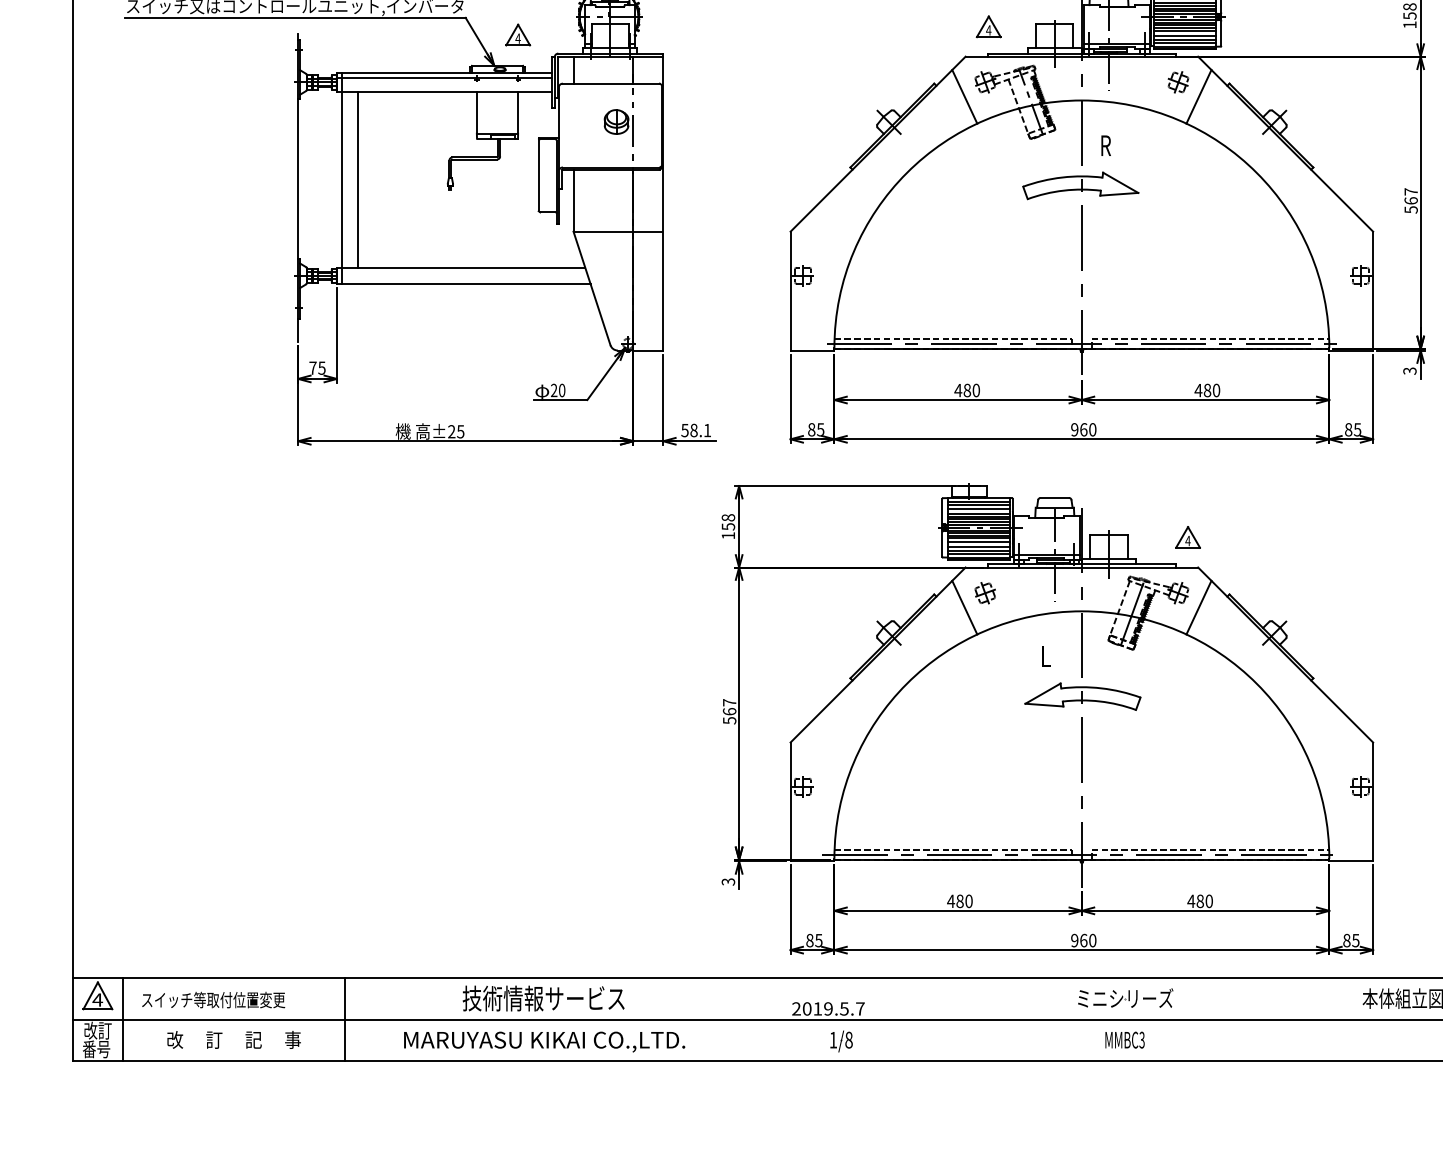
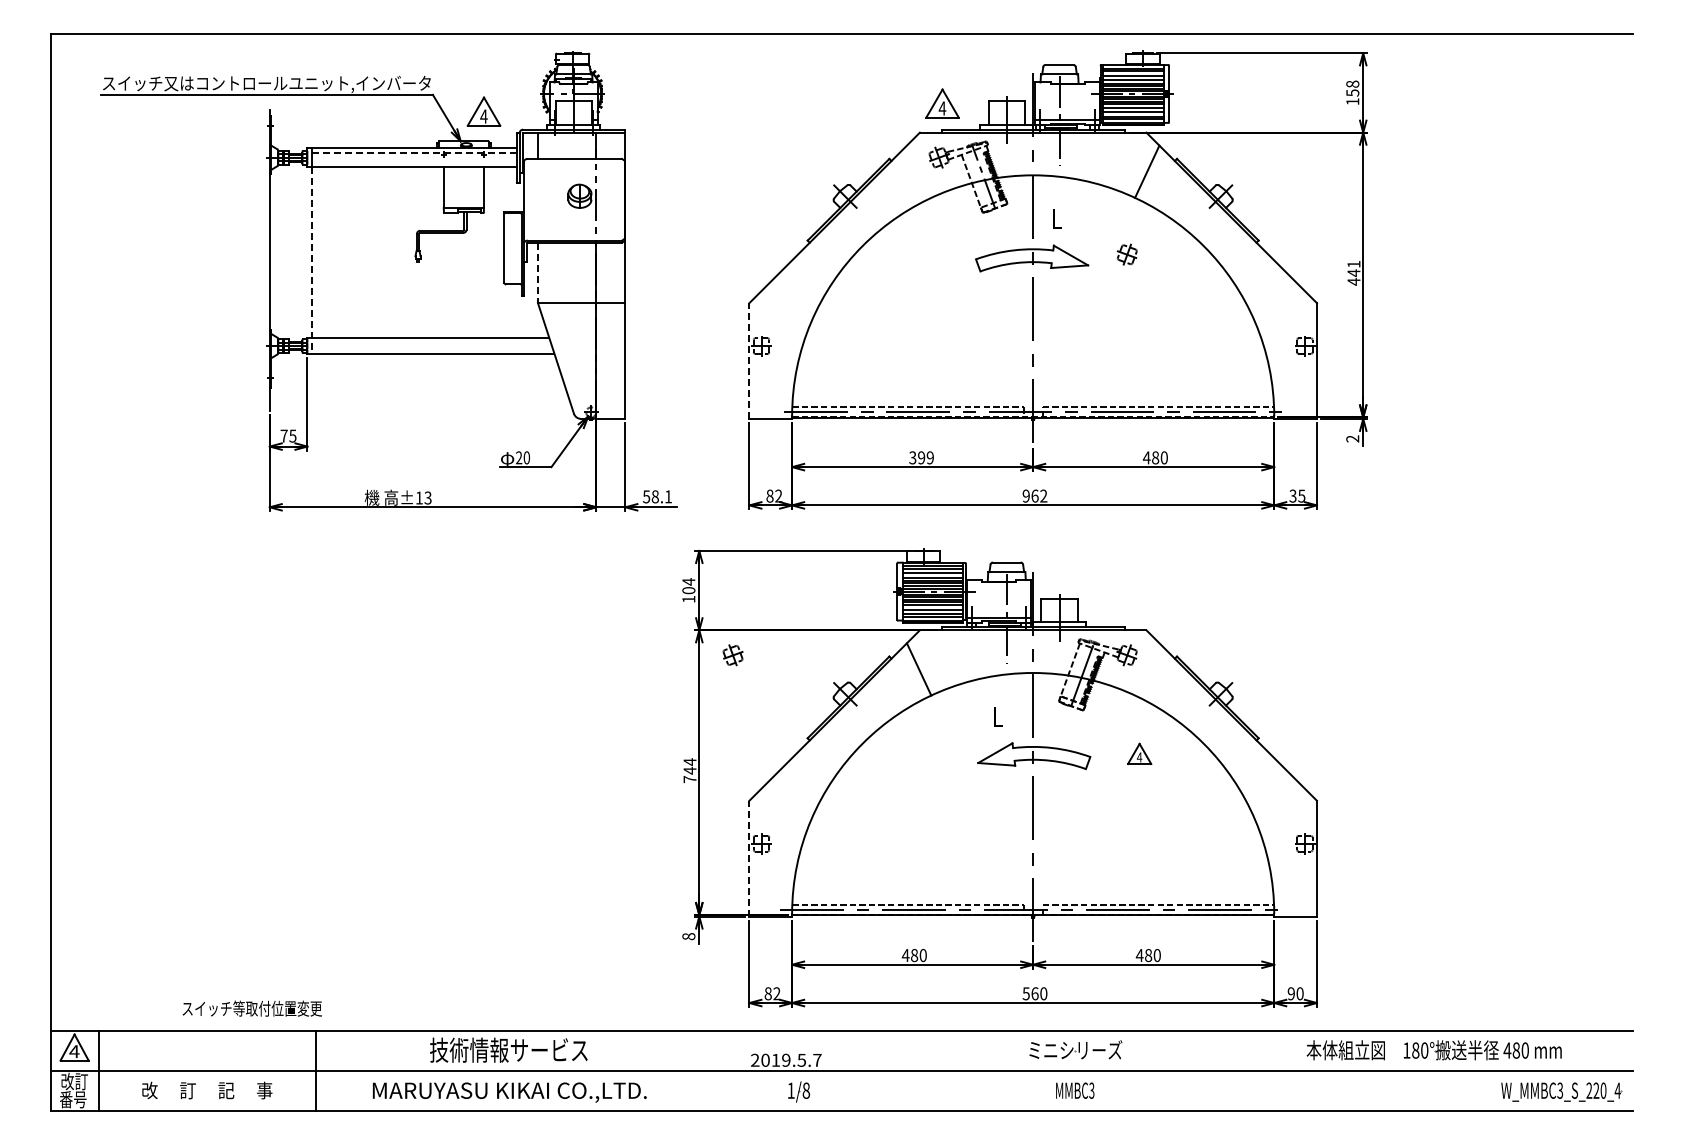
part: (988, 26) -> (942, 103), size x1.4
part: (517, 34) -> (483, 111), size x1.4
line: (444, 78) -> (412, 153), solid -> dashed
part: (1177, 82) -> (1126, 254), moved
line: (964, 96) -> (918, 171), removed
text: (1105, 145) -> (1056, 219), R -> L
line: (357, 179) -> (327, 252), removed
line: (341, 188) -> (311, 261), solid -> dashed
text: (1410, 200) -> (1353, 272), 567 -> 441
line: (573, 201) -> (537, 273), solid -> dashed
line: (790, 291) -> (749, 361), solid -> dashed
text: (1409, 370) -> (1352, 438), 3 -> 2
text: (966, 390) -> (920, 457), 480 -> 399
text: (820, 429) -> (778, 495), 85 -> 82
text: (1092, 429) -> (1043, 495), 960 -> 962
text: (1348, 429) -> (1292, 495), 85 -> 35
text: (456, 431) -> (423, 497), ±25 -> ±13
text: (728, 522) -> (688, 586), 158 -> 104
part: (1187, 536) -> (1139, 753), moved
part: (984, 593) -> (732, 655), moved
line: (1199, 607) -> (1147, 669), removed
text: (729, 711) -> (689, 770), 567 -> 744
line: (790, 801) -> (749, 858), solid -> dashed
text: (728, 881) -> (688, 936), 3 -> 8
text: (818, 940) -> (776, 993), 85 -> 82
text: (1073, 940) -> (1025, 993), 960 -> 560
text: (1351, 940) -> (1295, 993), 85 -> 90
text: (212, 999) -> (251, 1008), moved

